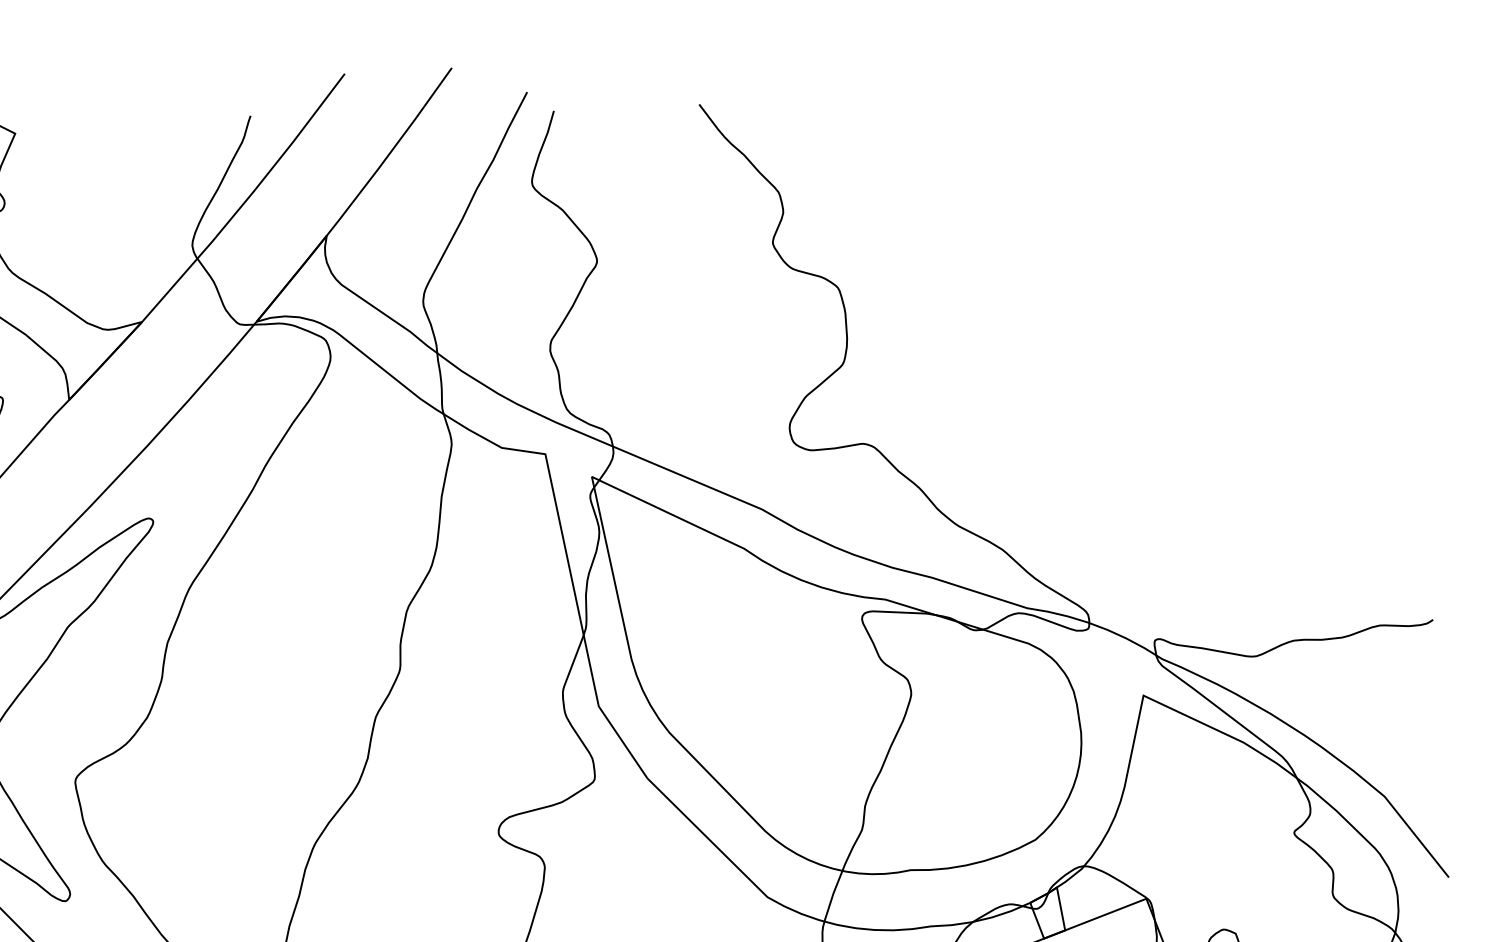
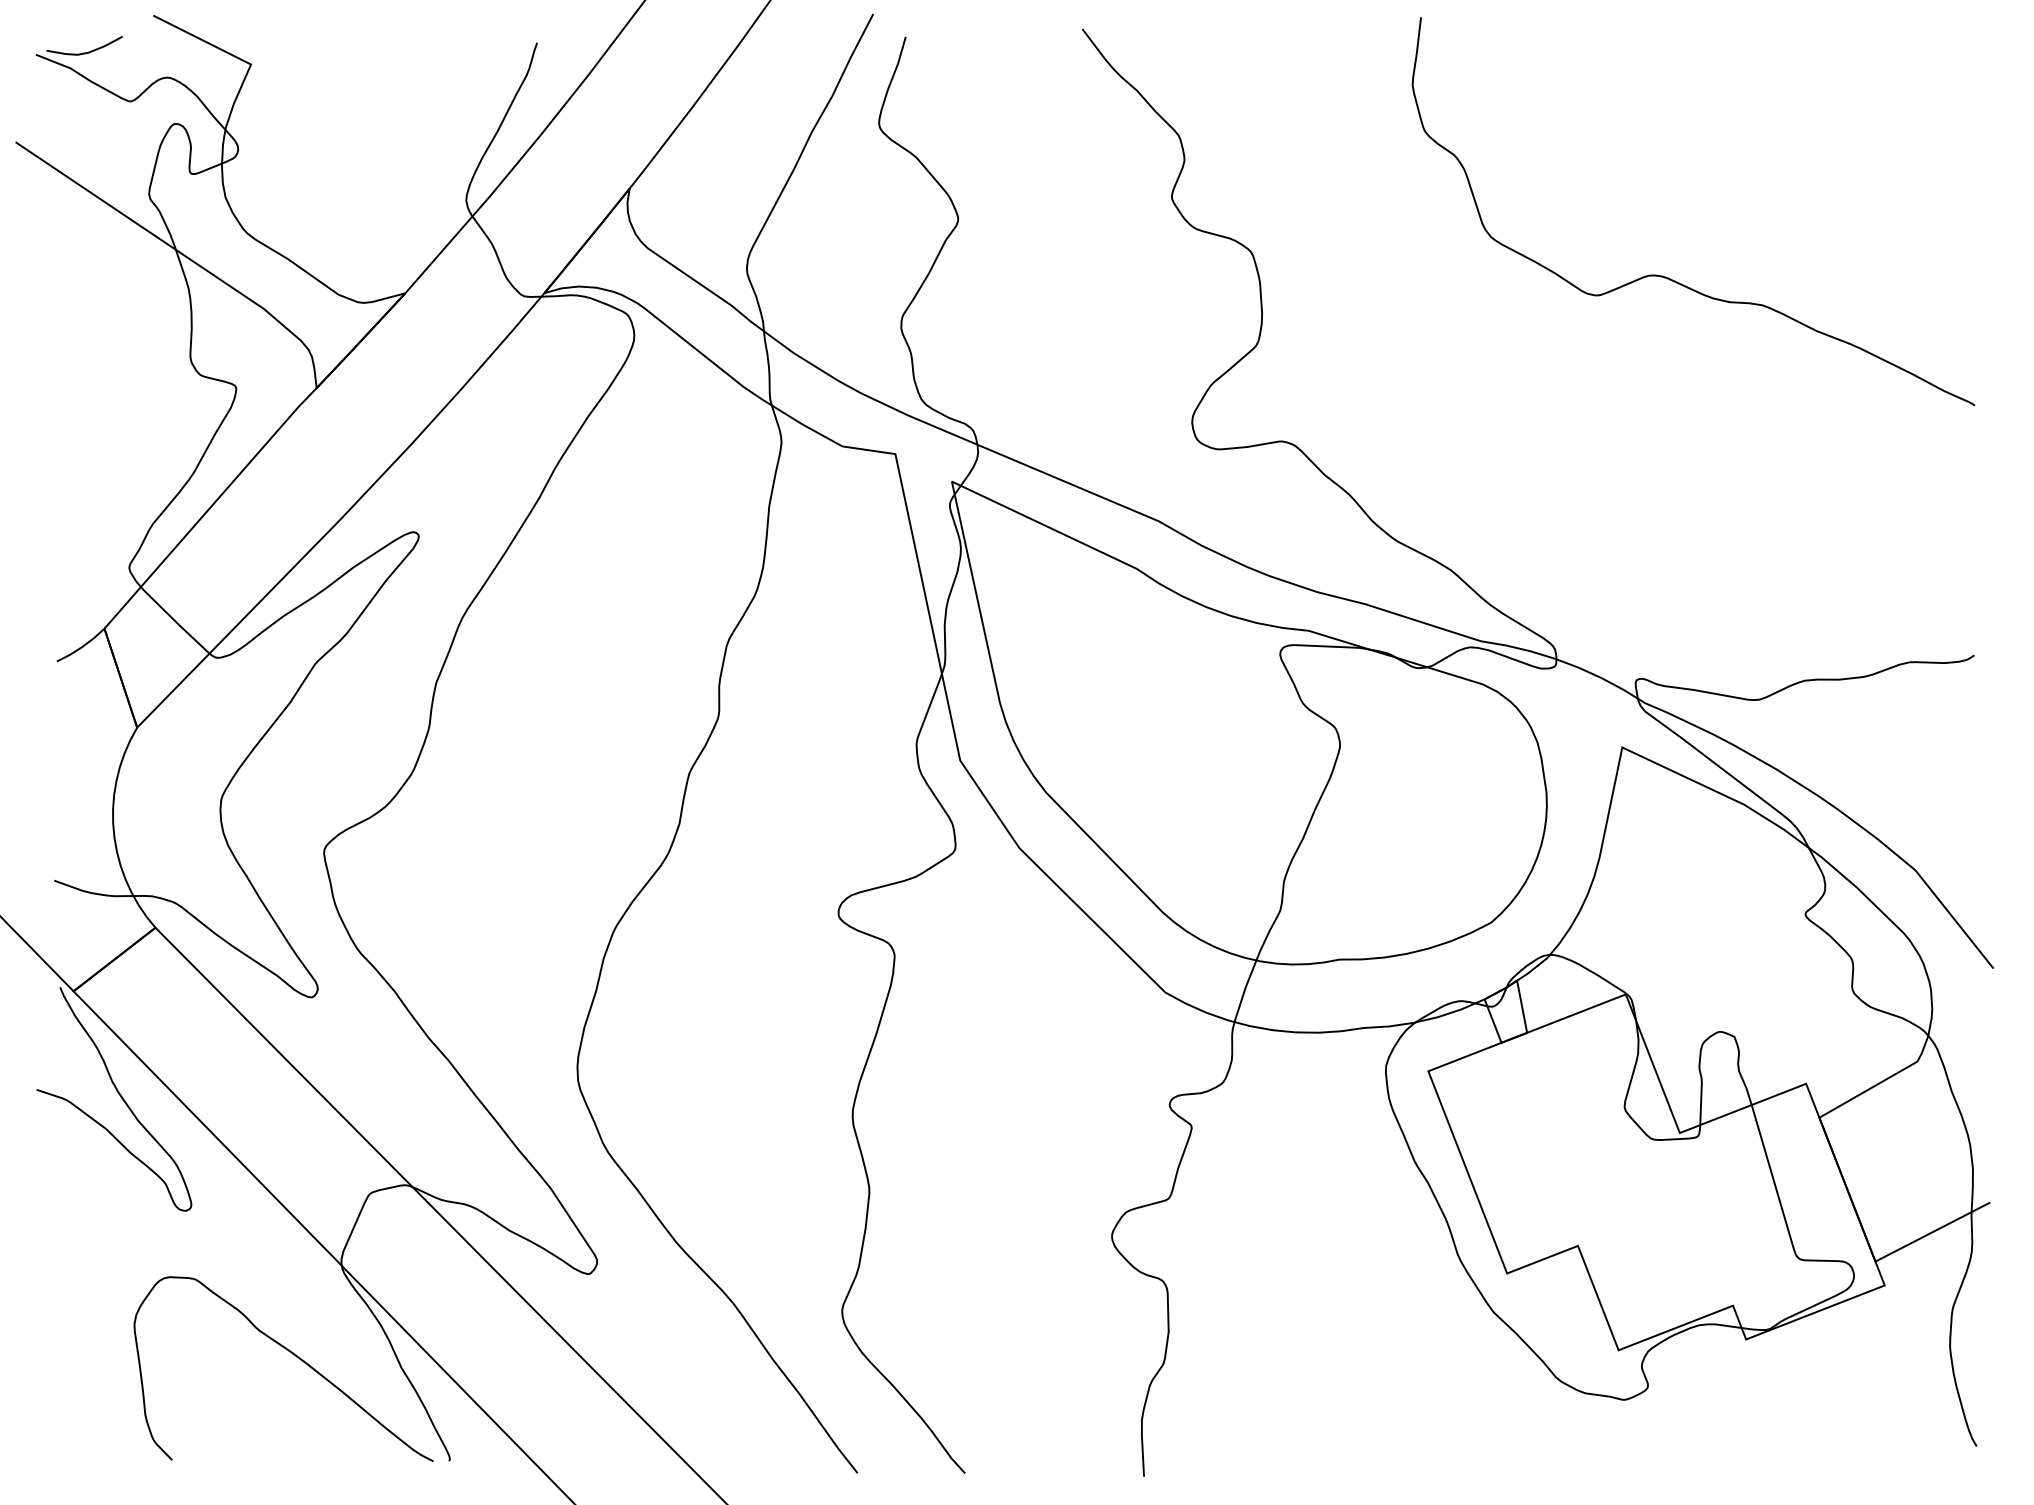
curve: (1179, 308) -> (1666, 276), added

